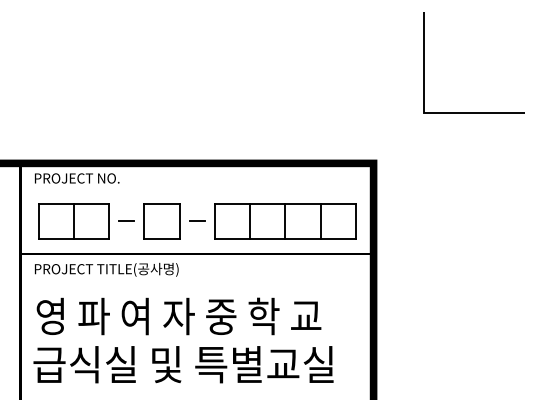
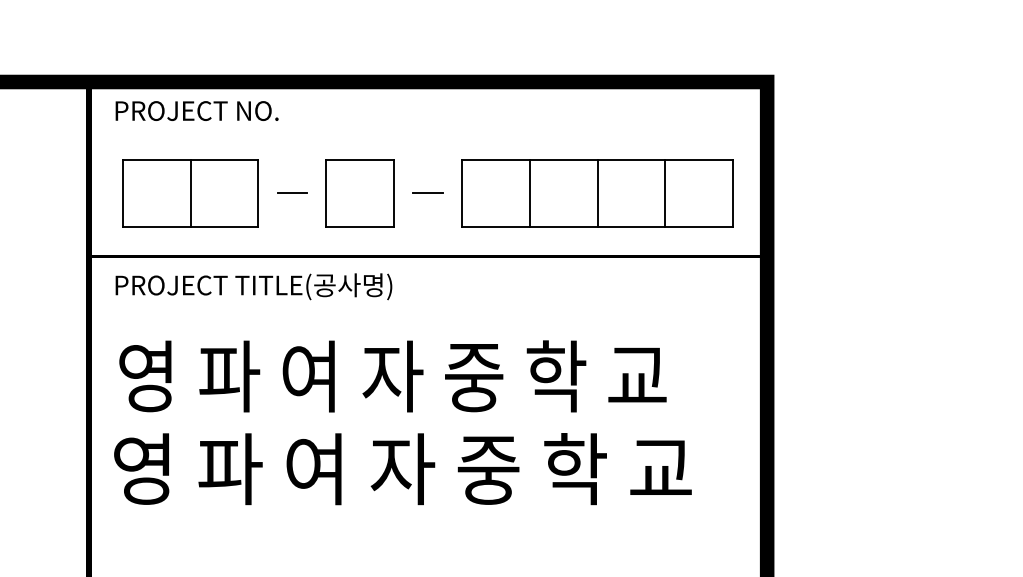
text: (183, 364) -> (401, 468), 급식실 및 특별교실 -> 영 파 여 자 중 학 교

